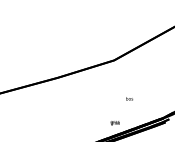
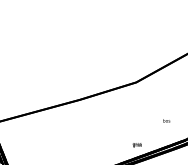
text: (129, 98) -> (166, 120), moved

